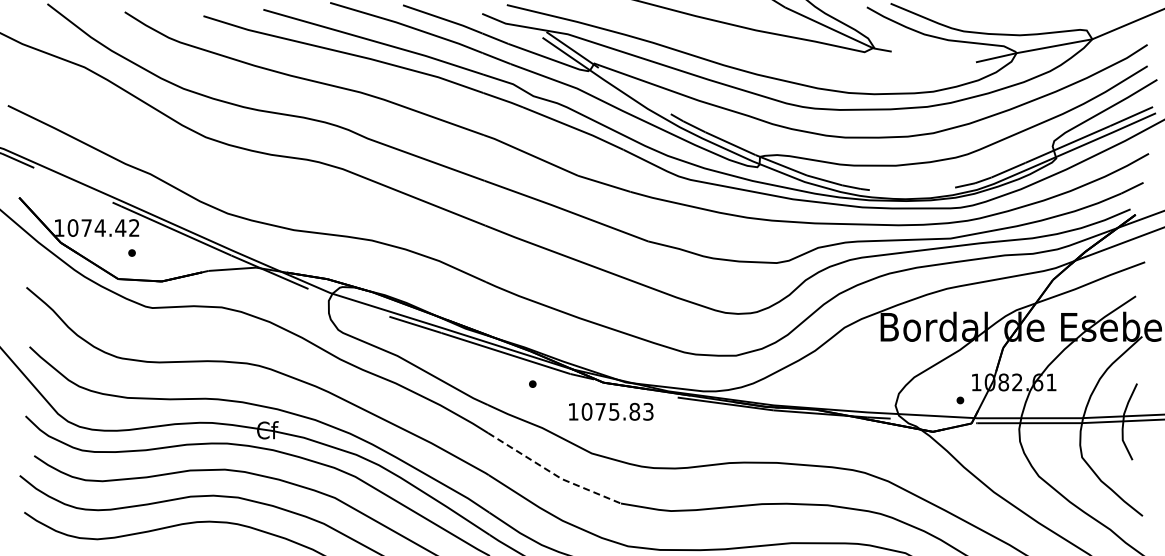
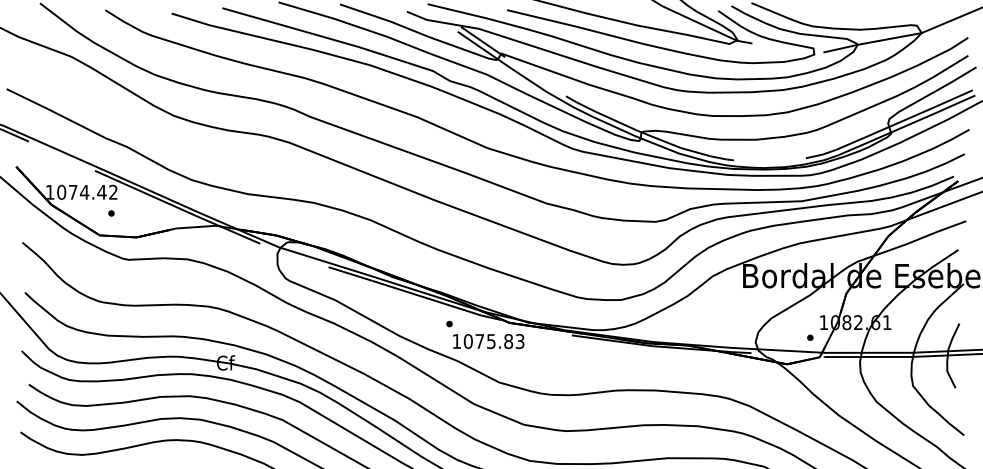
curve: (782, 55) -> (660, 46), added
text: (611, 411) -> (488, 341), moved
line: (552, 473) -> (466, 399), dashed -> solid

